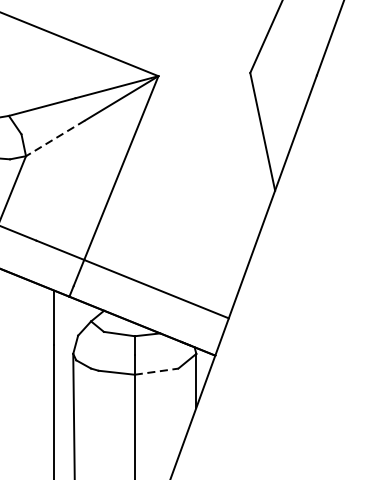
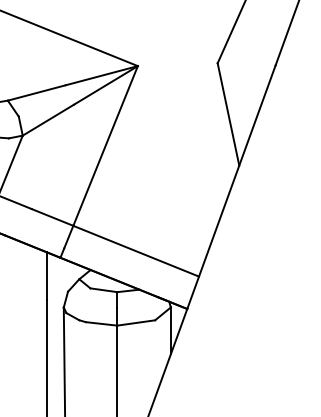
line: (55, 138) -> (48, 120), dashed -> solid
line: (156, 371) -> (136, 322), dashed -> solid

